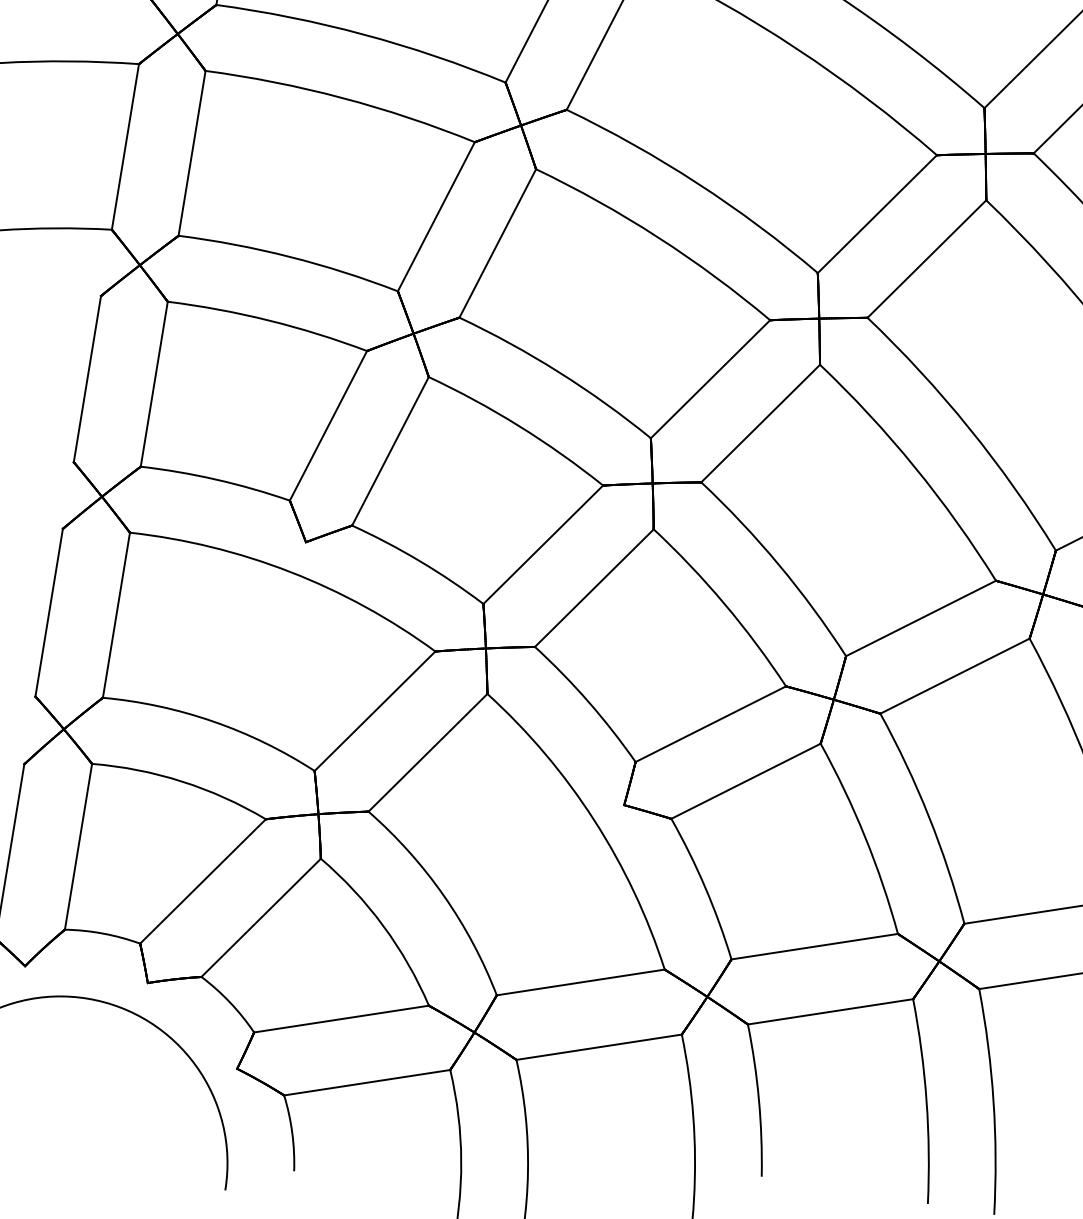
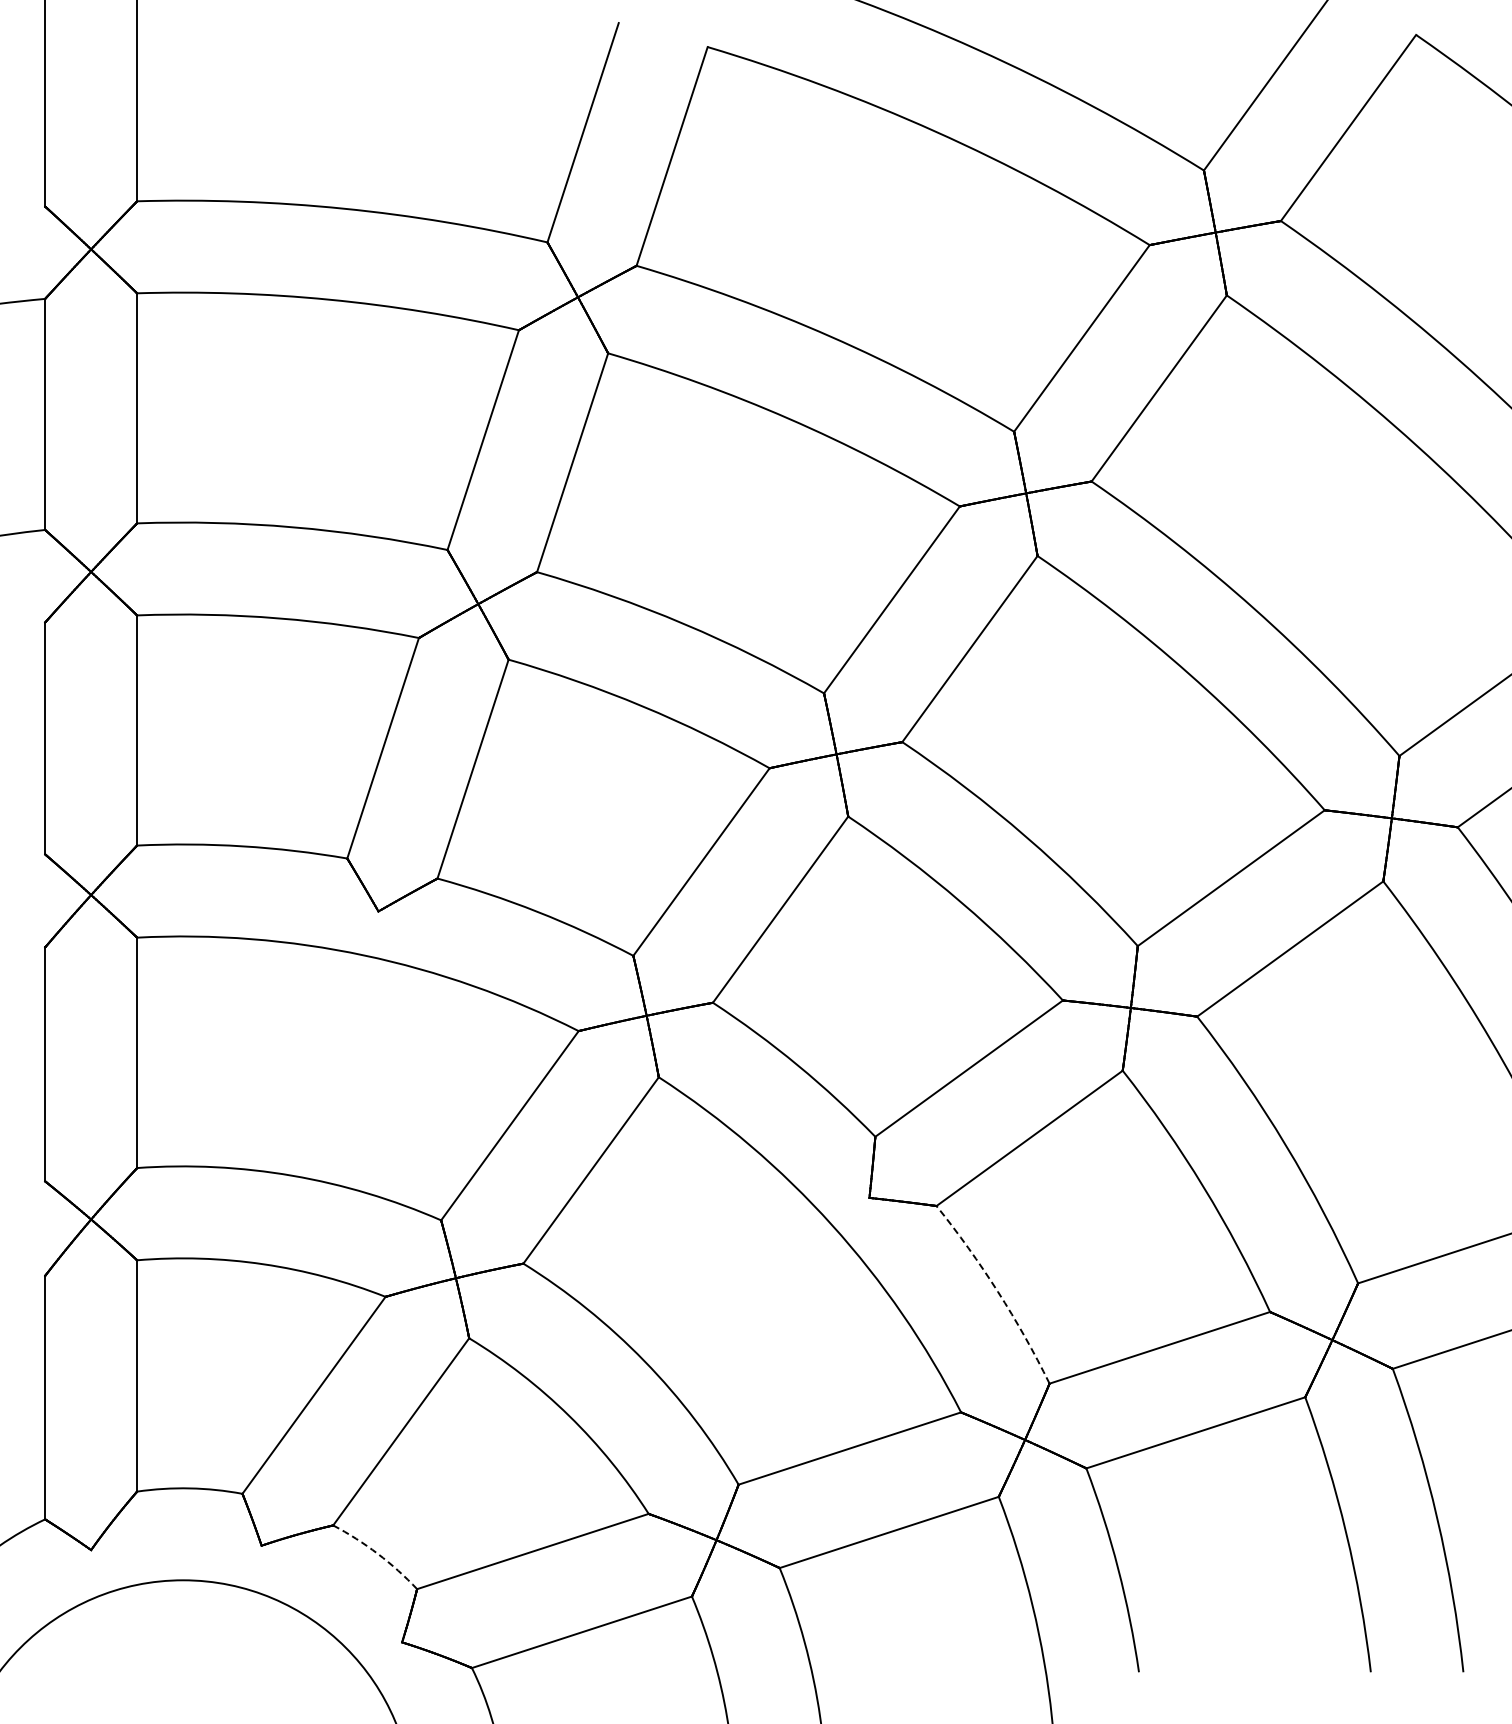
arc: (705, 887) -> (997, 1291), solid -> dashed
arc: (229, 1002) -> (377, 1553), solid -> dashed

